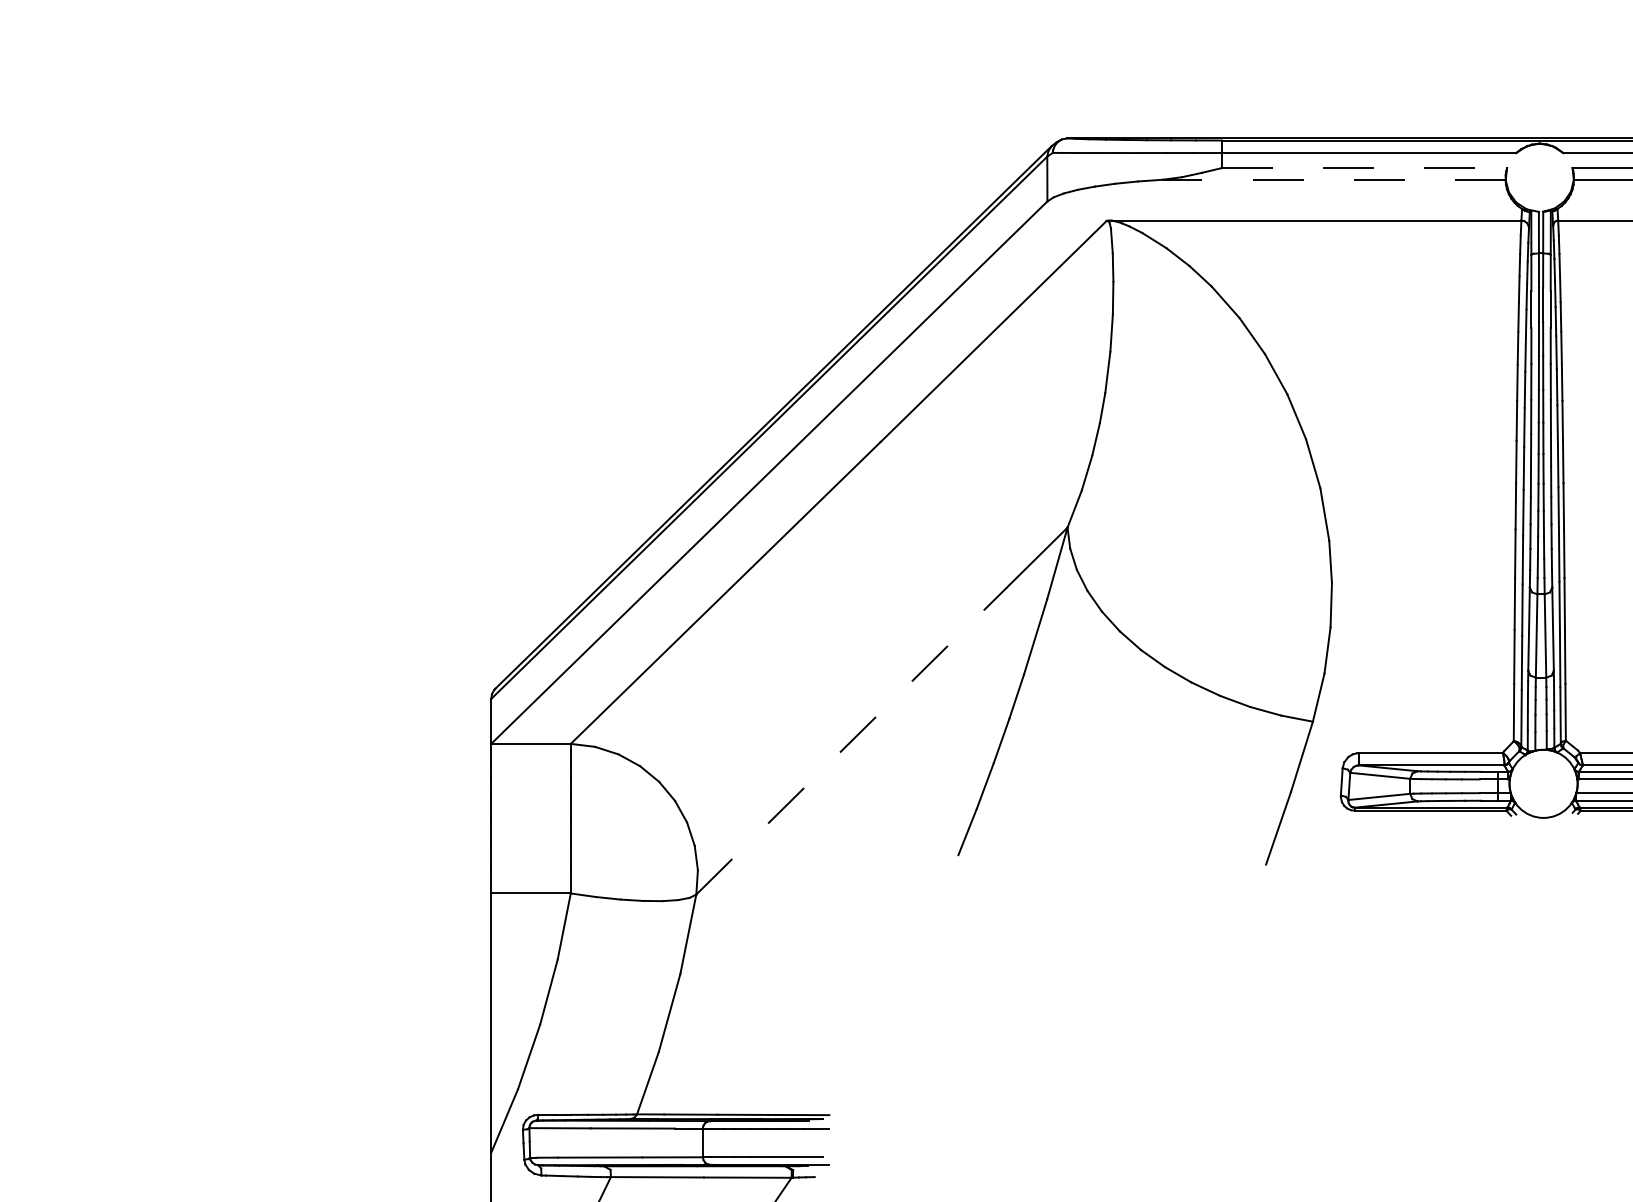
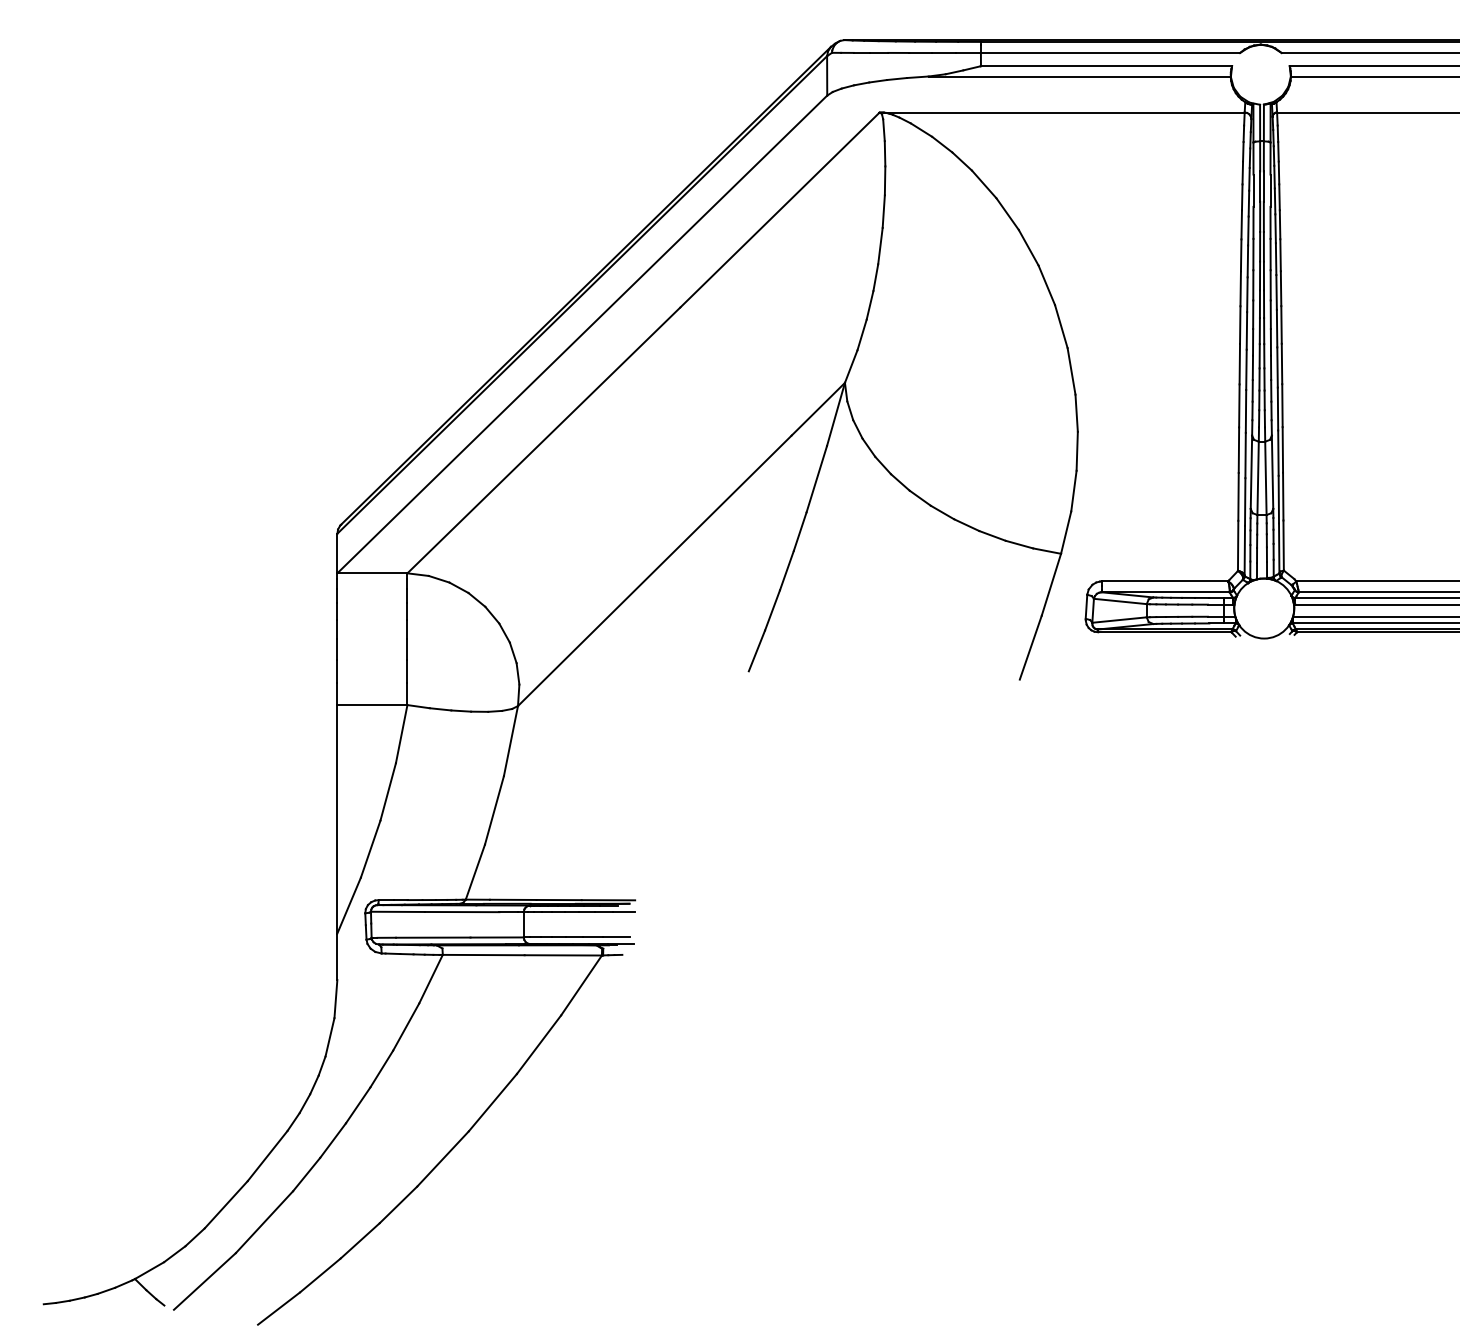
line: (1364, 168) -> (1106, 66), dashed -> solid
line: (1333, 179) -> (1079, 76), dashed -> solid
line: (852, 740) -> (655, 570), dashed -> solid

